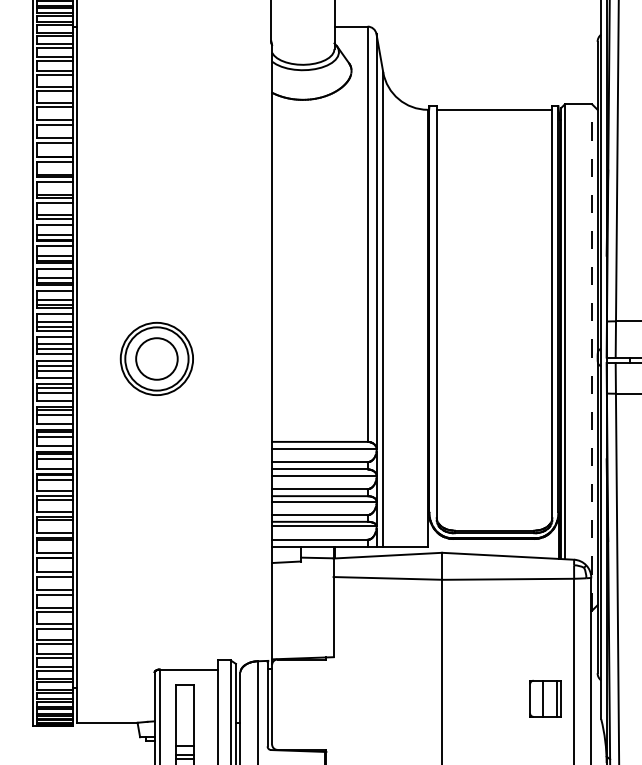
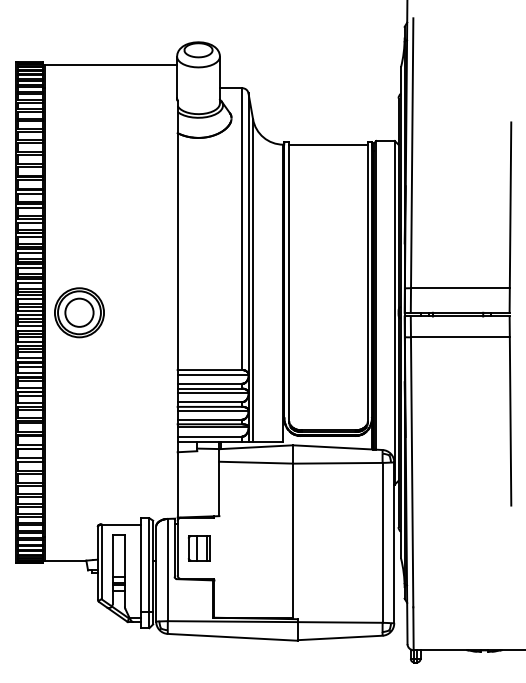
line: (591, 357) -> (394, 312), dashed -> solid
part: (156, 358) -> (79, 312), moved
part: (544, 698) -> (198, 548), moved

